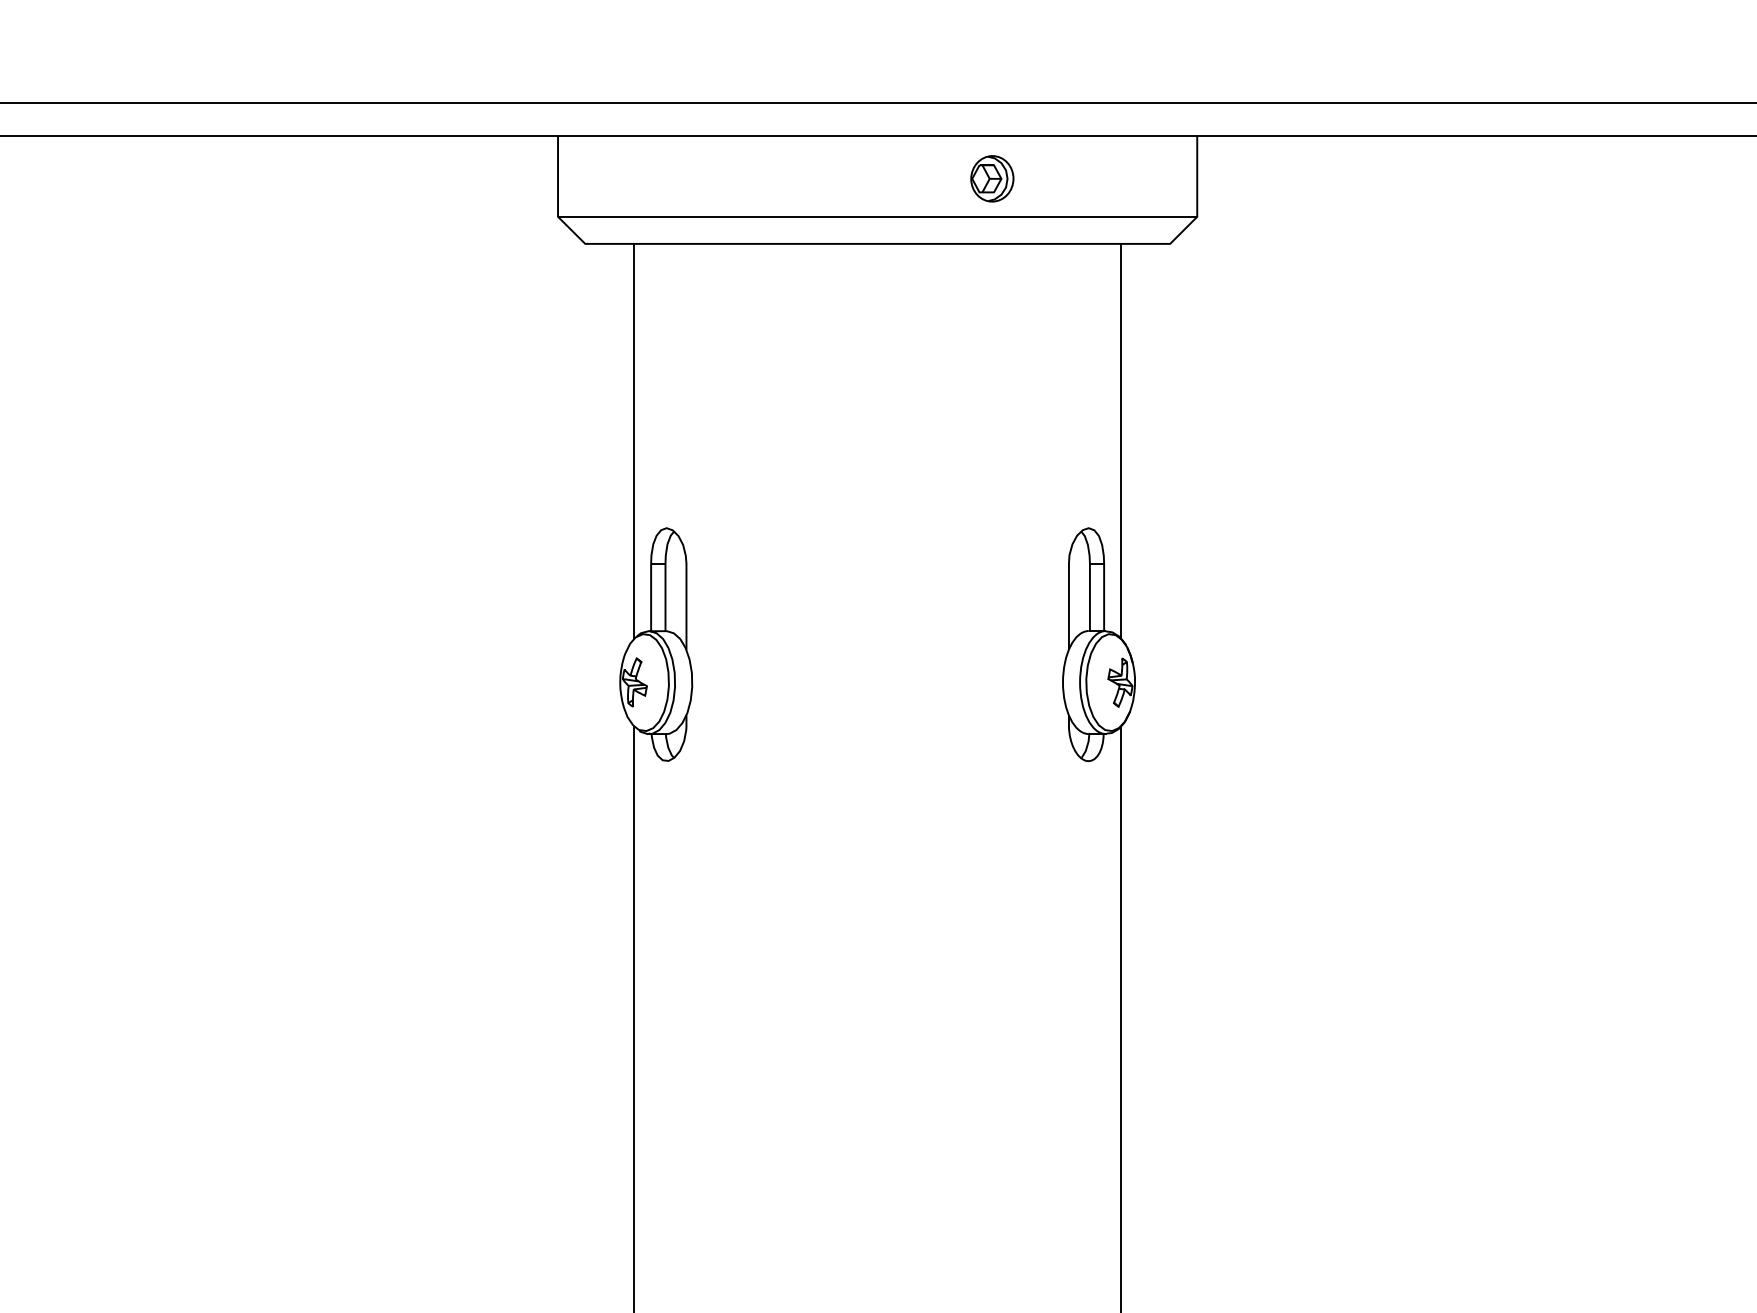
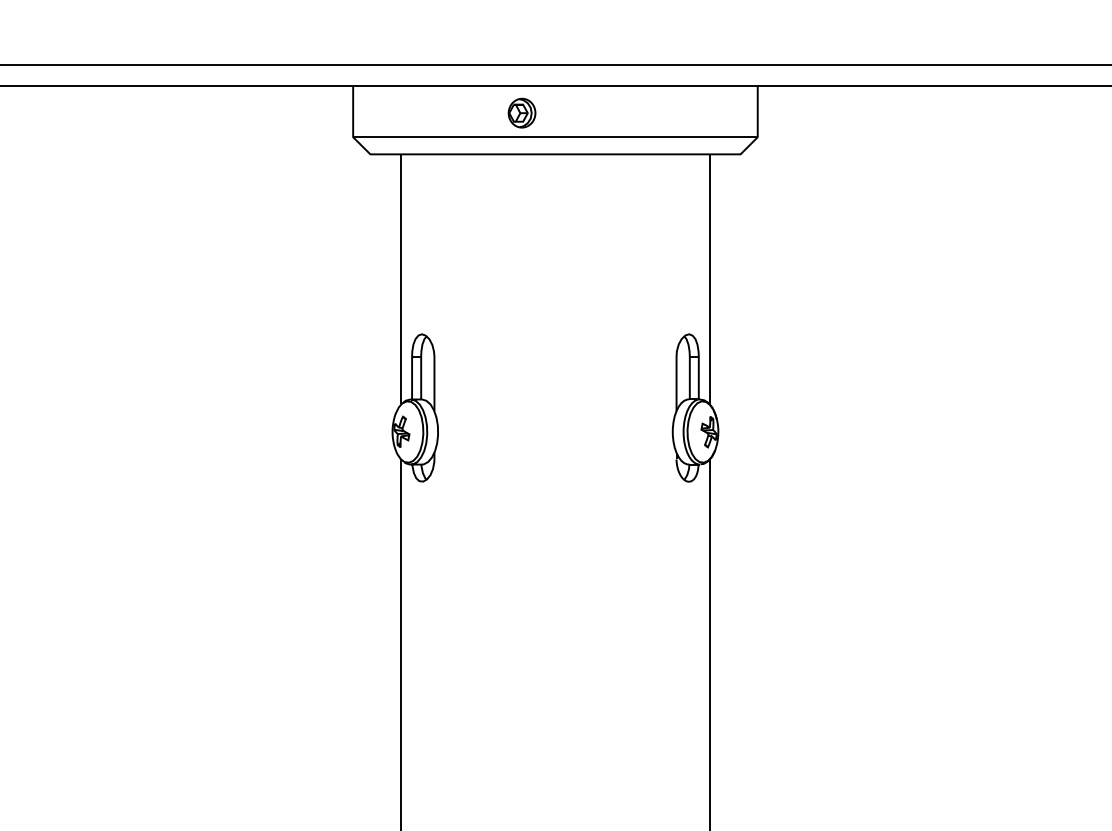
part: (991, 177) -> (521, 112), moved

